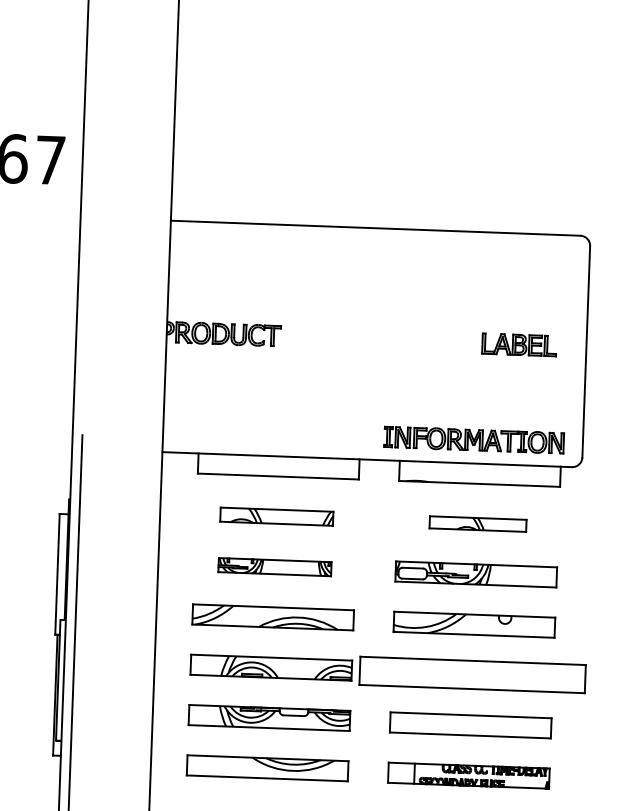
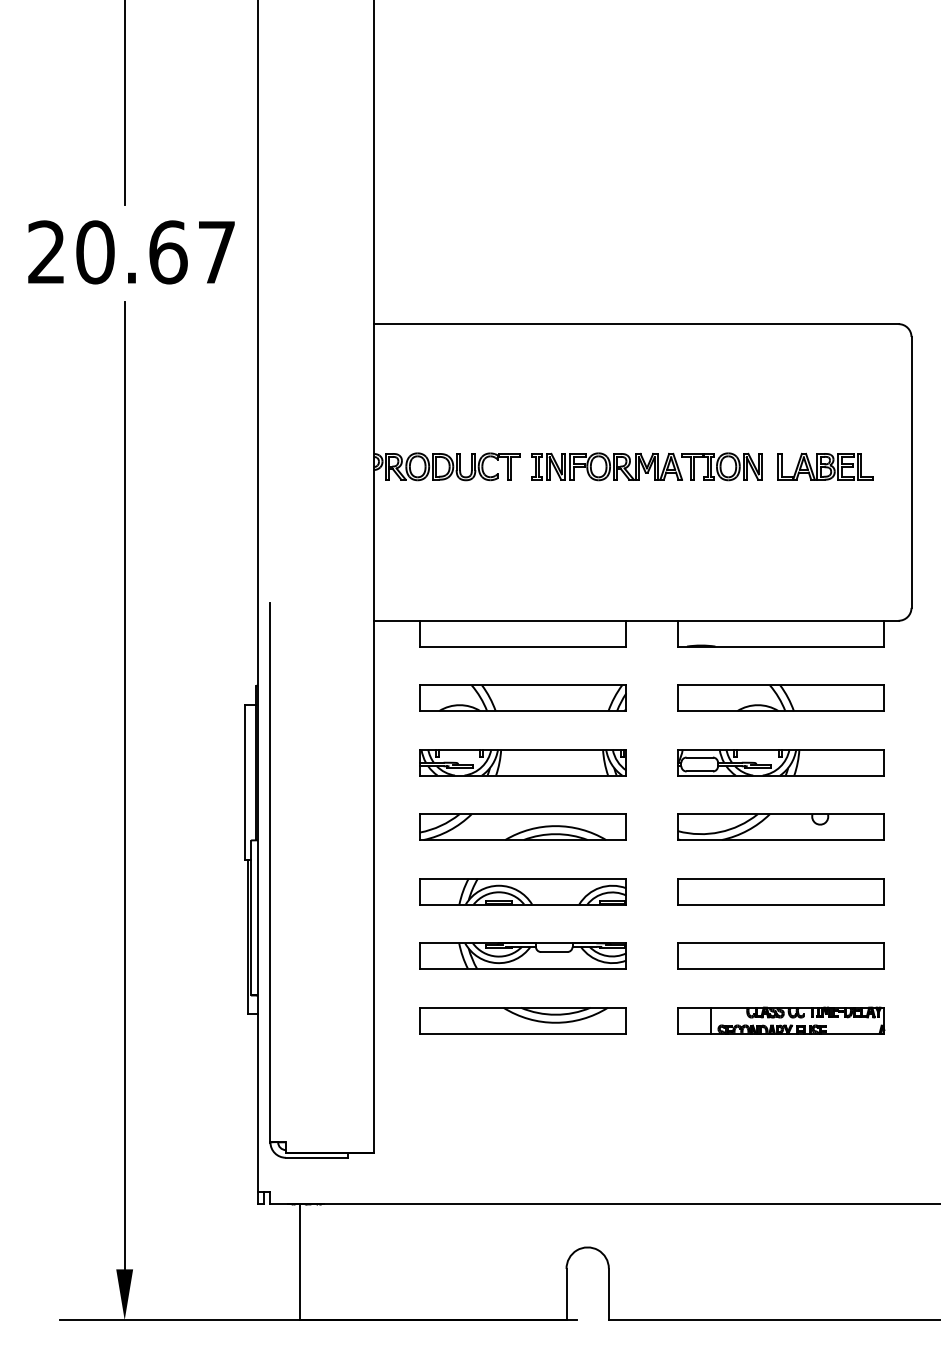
part: (473, 439) -> (646, 466), moved
part: (276, 516) -> (522, 697), size x1.43
part: (477, 523) -> (780, 697), size x1.67
part: (274, 566) -> (522, 762), size x1.43
part: (472, 674) -> (780, 891), size x0.71

